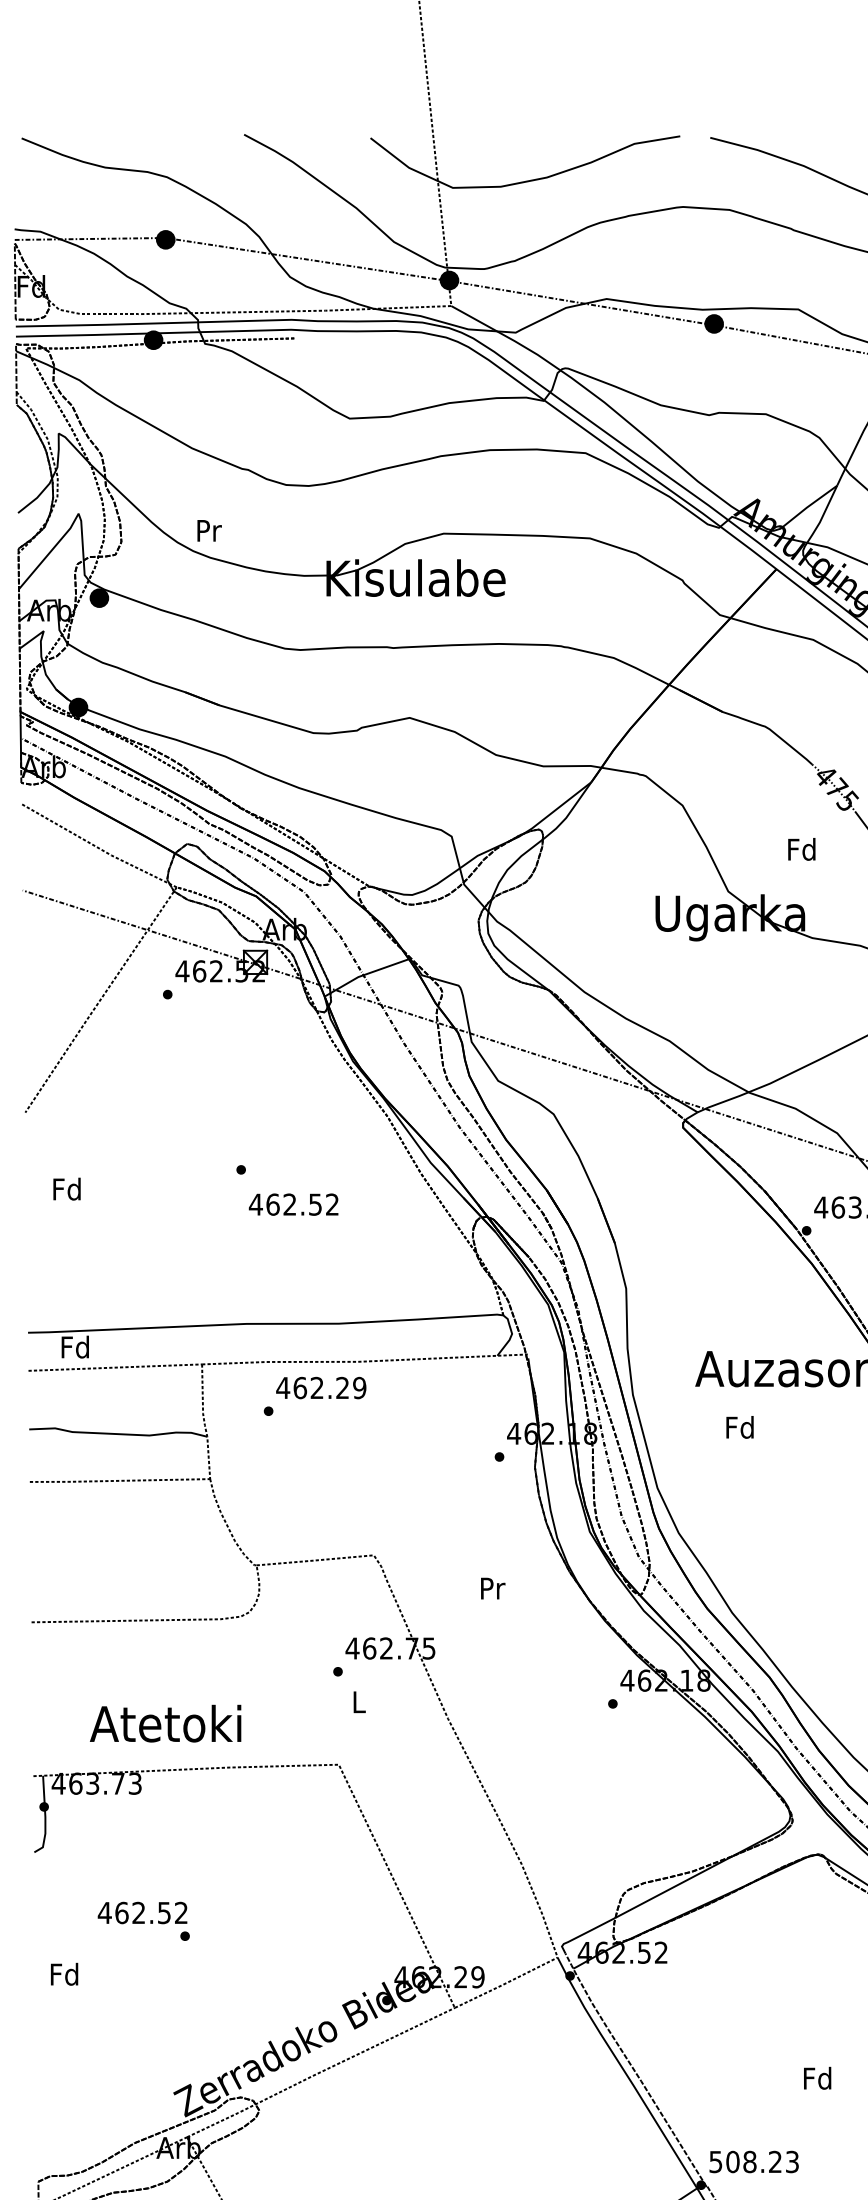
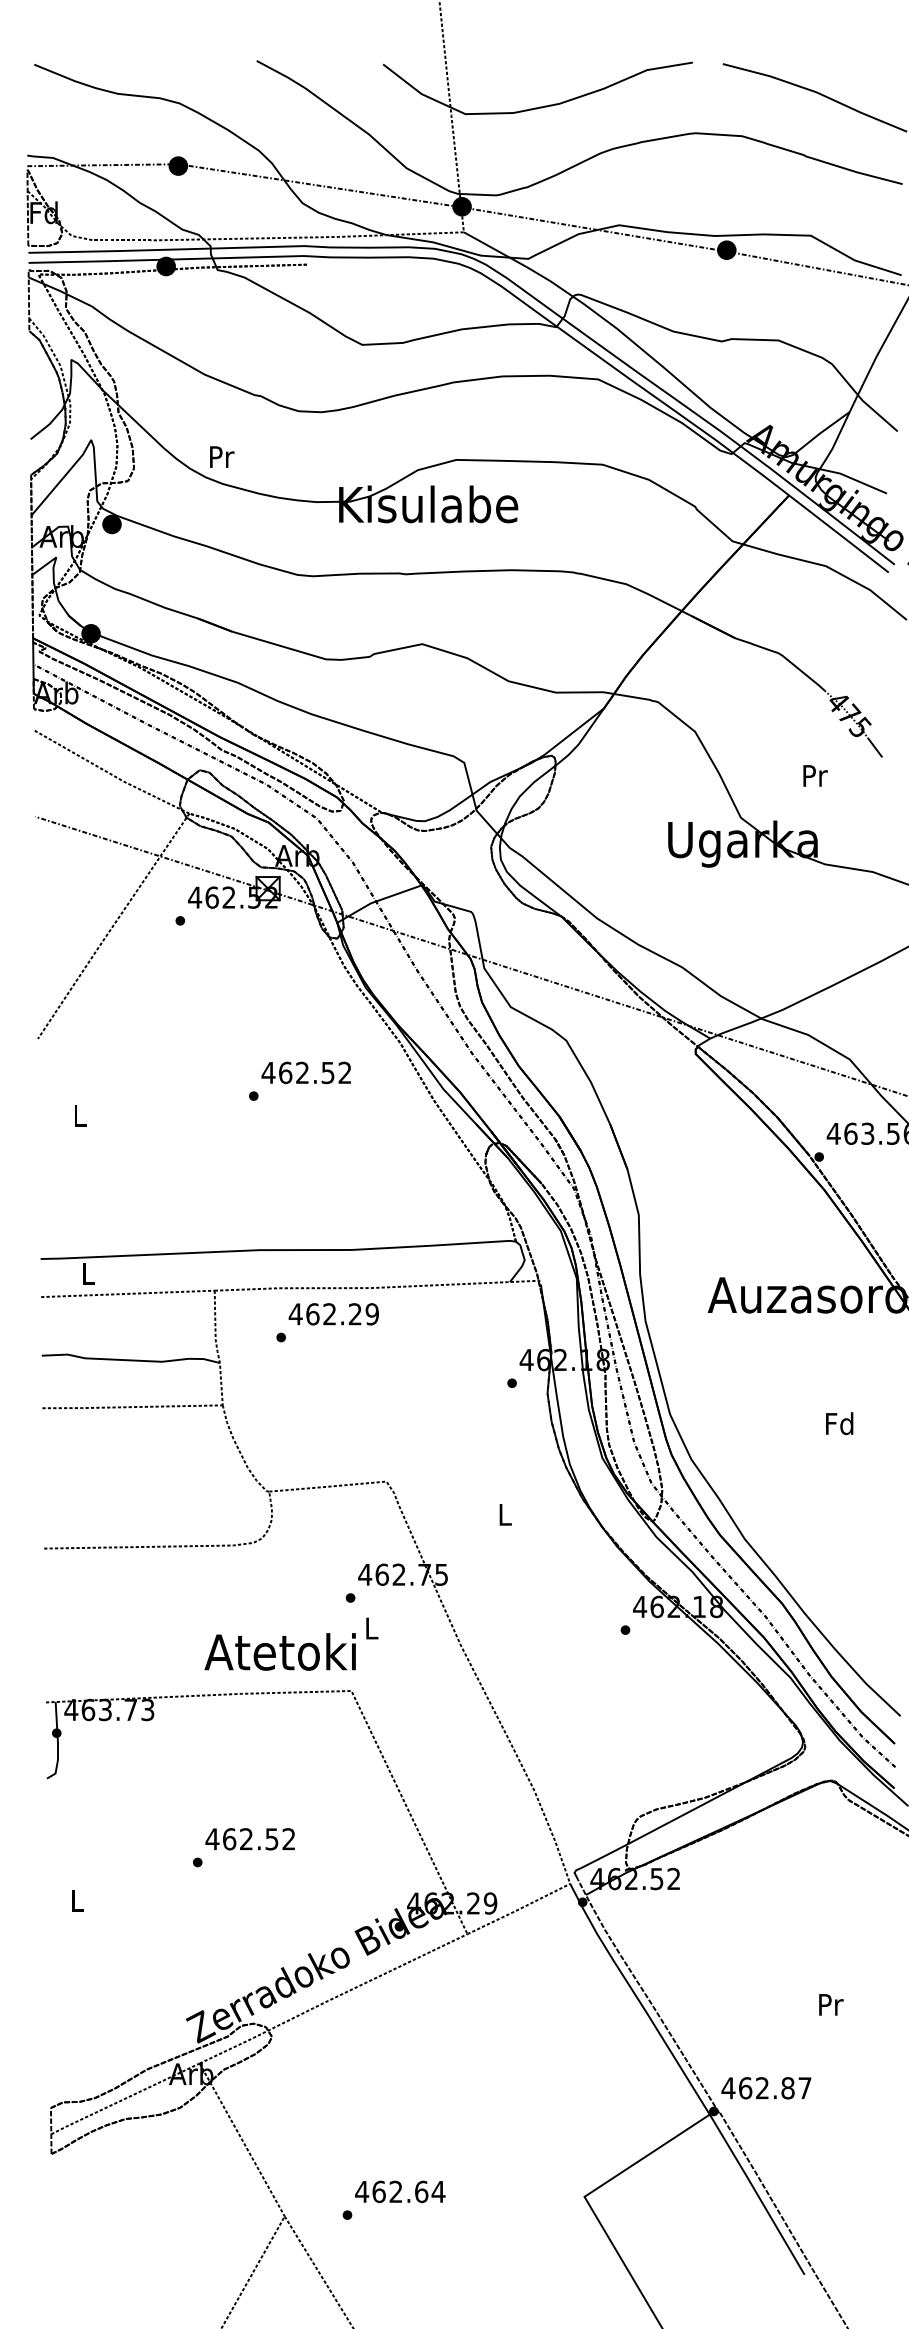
text: (801, 849) -> (814, 775), Fd -> Pr
text: (66, 1189) -> (79, 1115), Fd -> L
text: (292, 1204) -> (305, 1072), moved
text: (74, 1347) -> (87, 1273), Fd -> L
text: (739, 1427) -> (839, 1423), moved
text: (492, 1588) -> (505, 1514), Pr -> L
text: (164, 1723) -> (279, 1651), moved
text: (141, 1913) -> (249, 1839), moved
text: (63, 1974) -> (76, 1900), Fd -> L
text: (816, 2078) -> (829, 2004), Fd -> Pr
text: (753, 2162) -> (766, 2088), 508.23 -> 462.87

